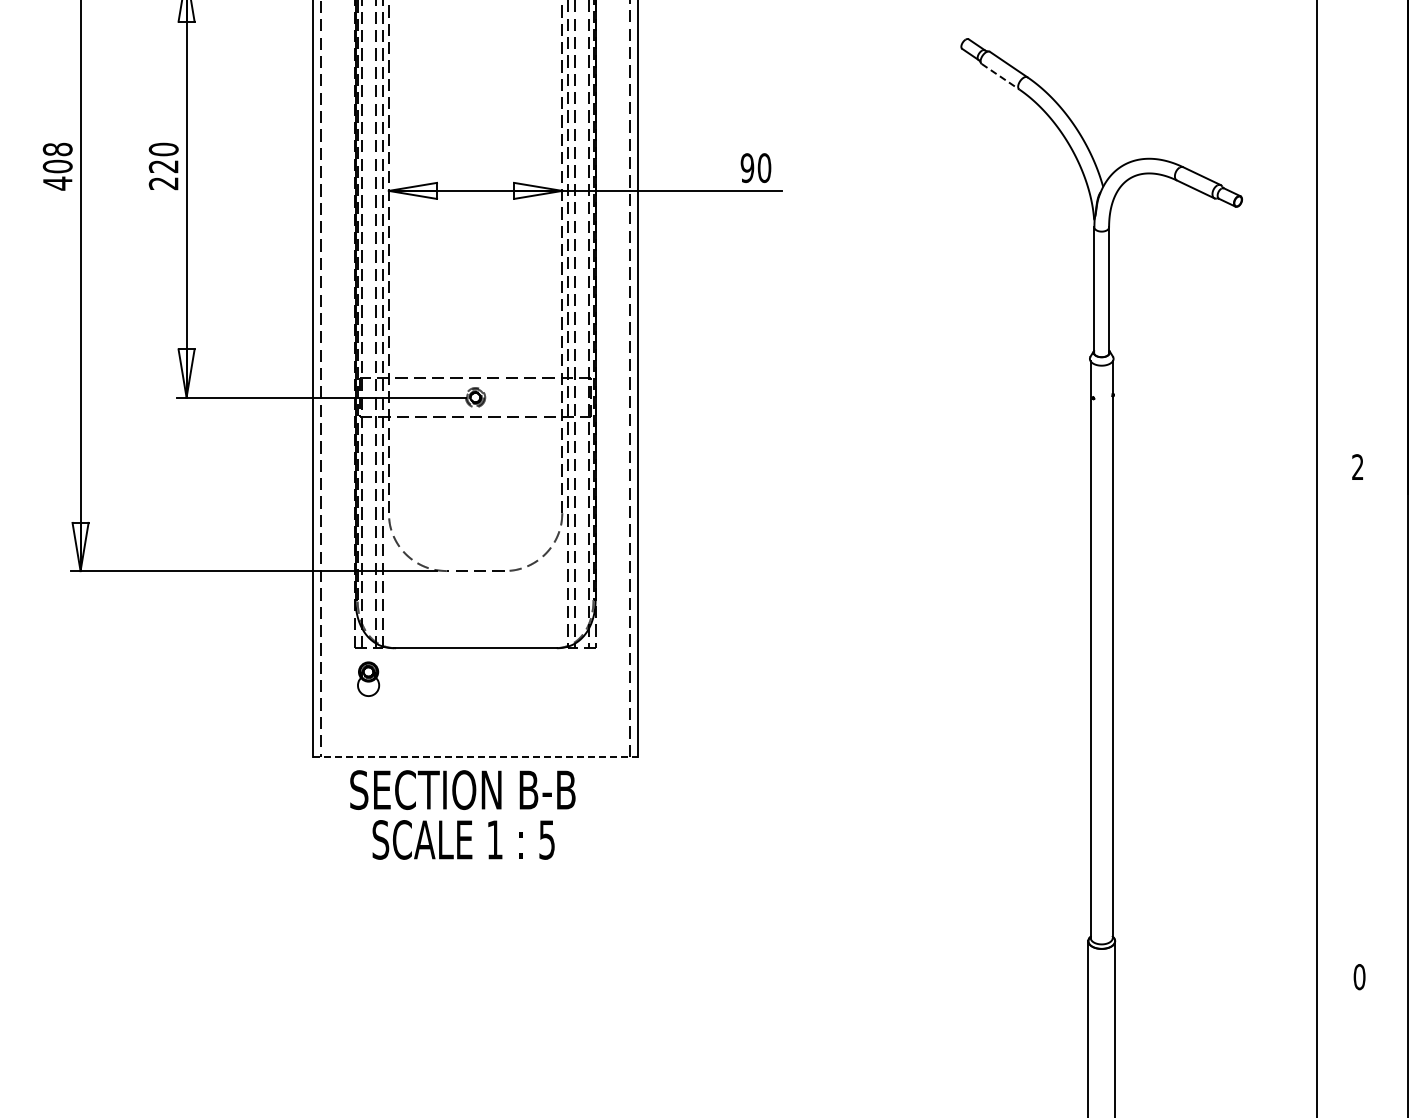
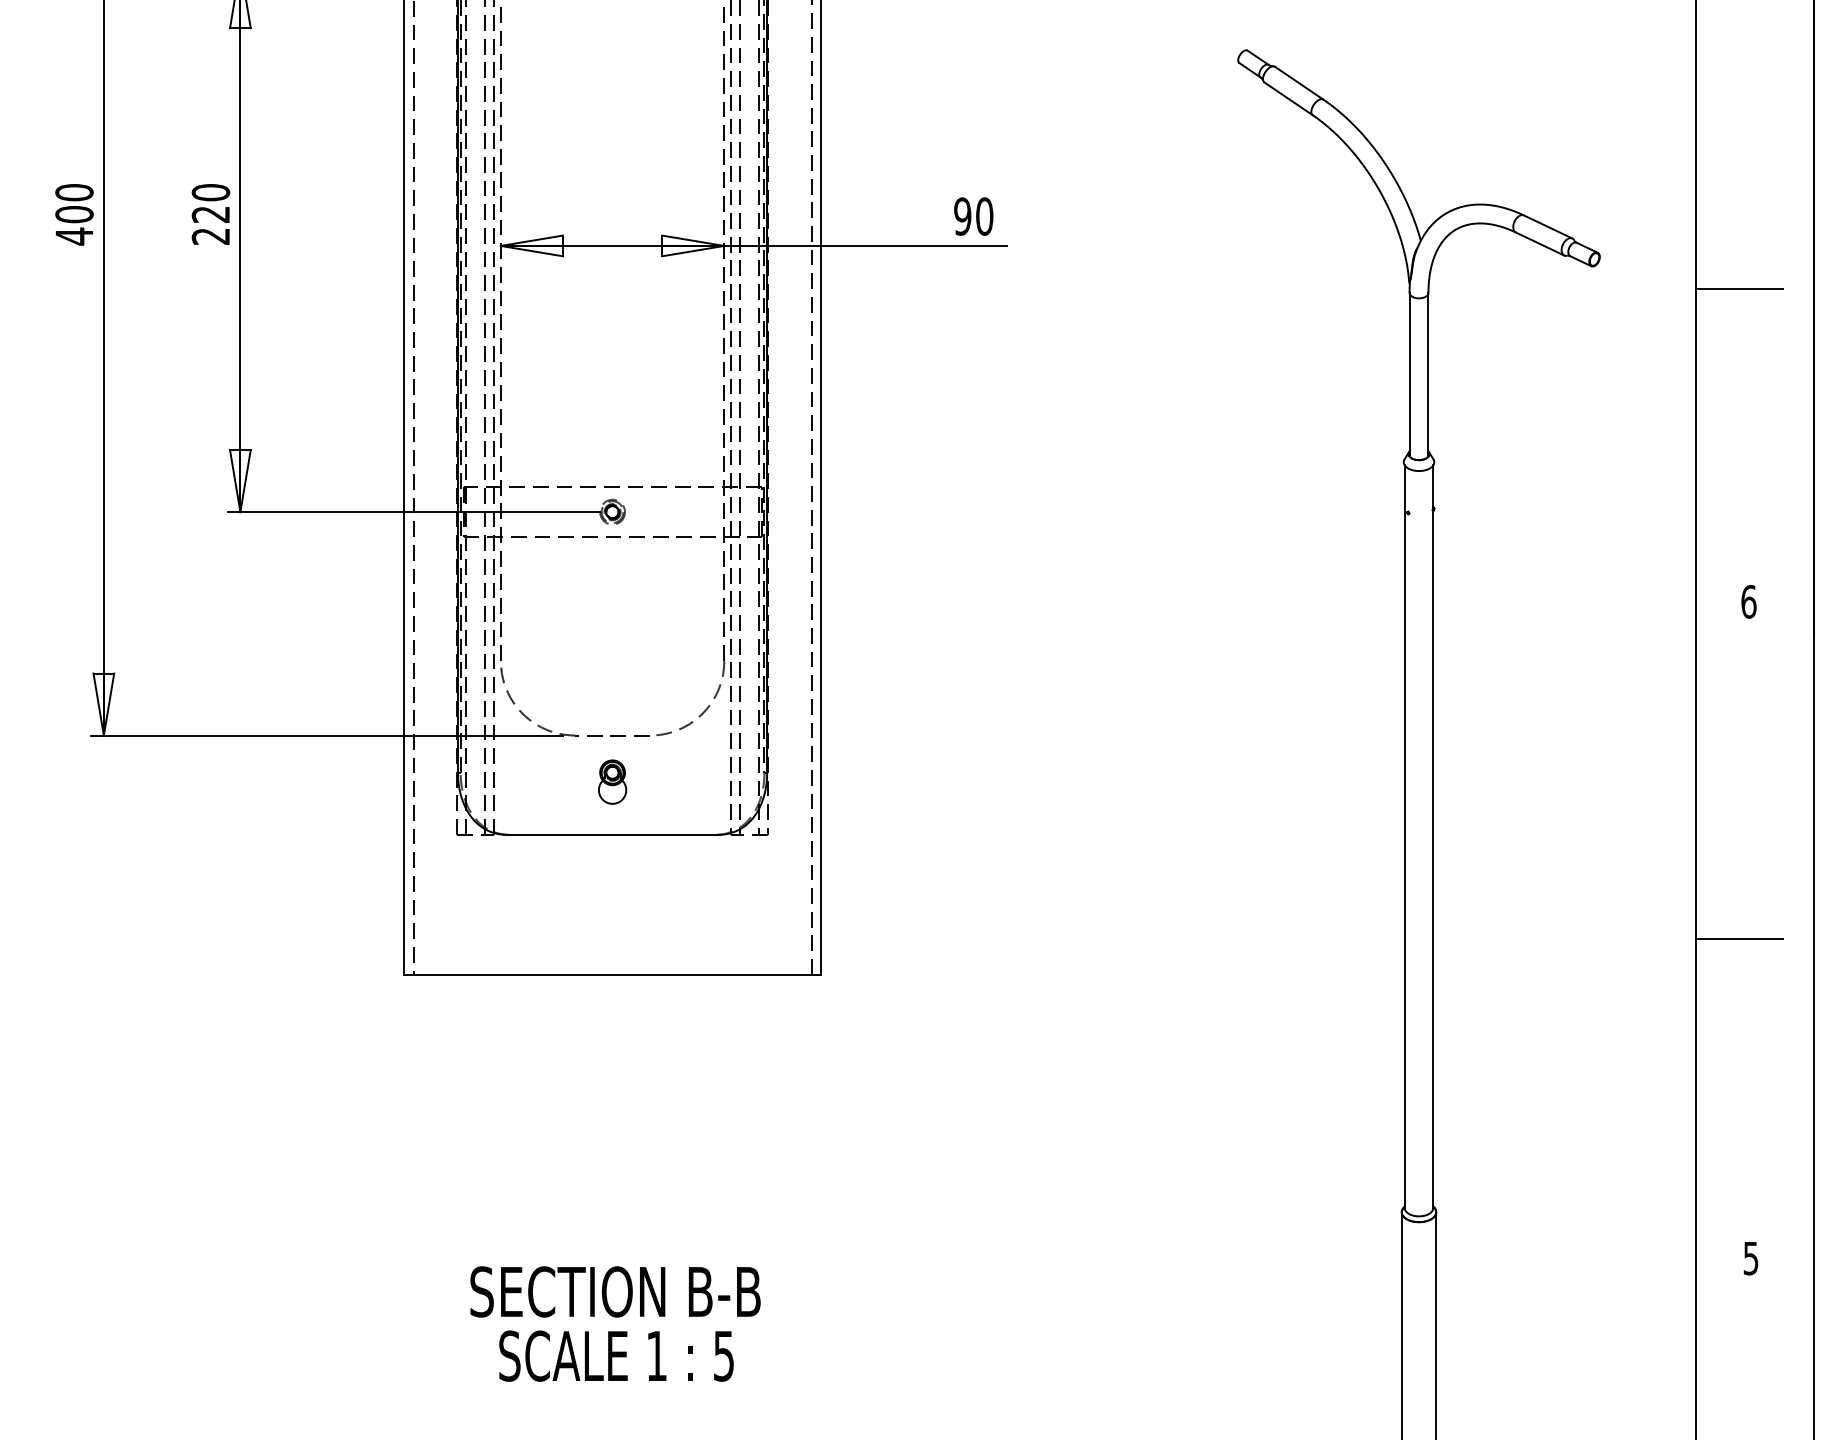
line: (1000, 76) -> (1288, 98), dashed -> solid
text: (57, 149) -> (74, 192), 408 -> 400
line: (1350, 224) -> (1739, 289), added
text: (1357, 467) -> (1748, 602), 2 -> 6
part: (368, 678) -> (612, 781), moved
line: (1350, 729) -> (1739, 939), added
line: (476, 756) -> (613, 974), dashed -> solid
text: (462, 814) -> (615, 1323), moved
text: (1359, 977) -> (1750, 1258), 0 -> 5

